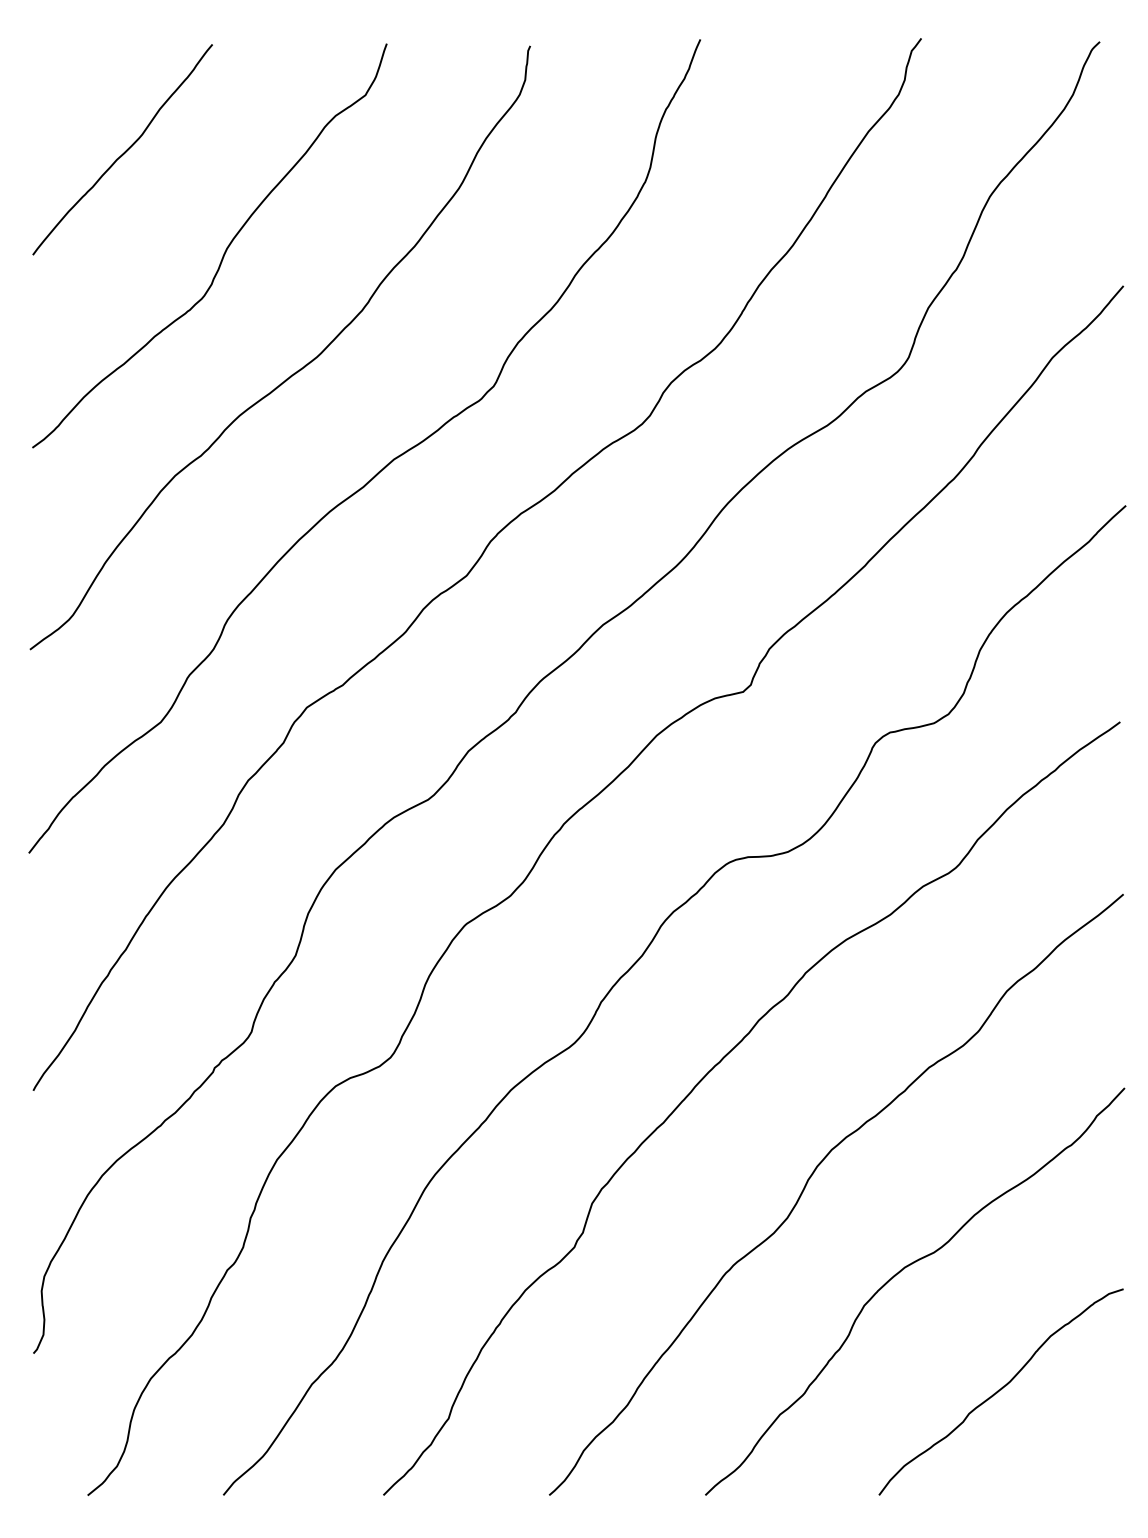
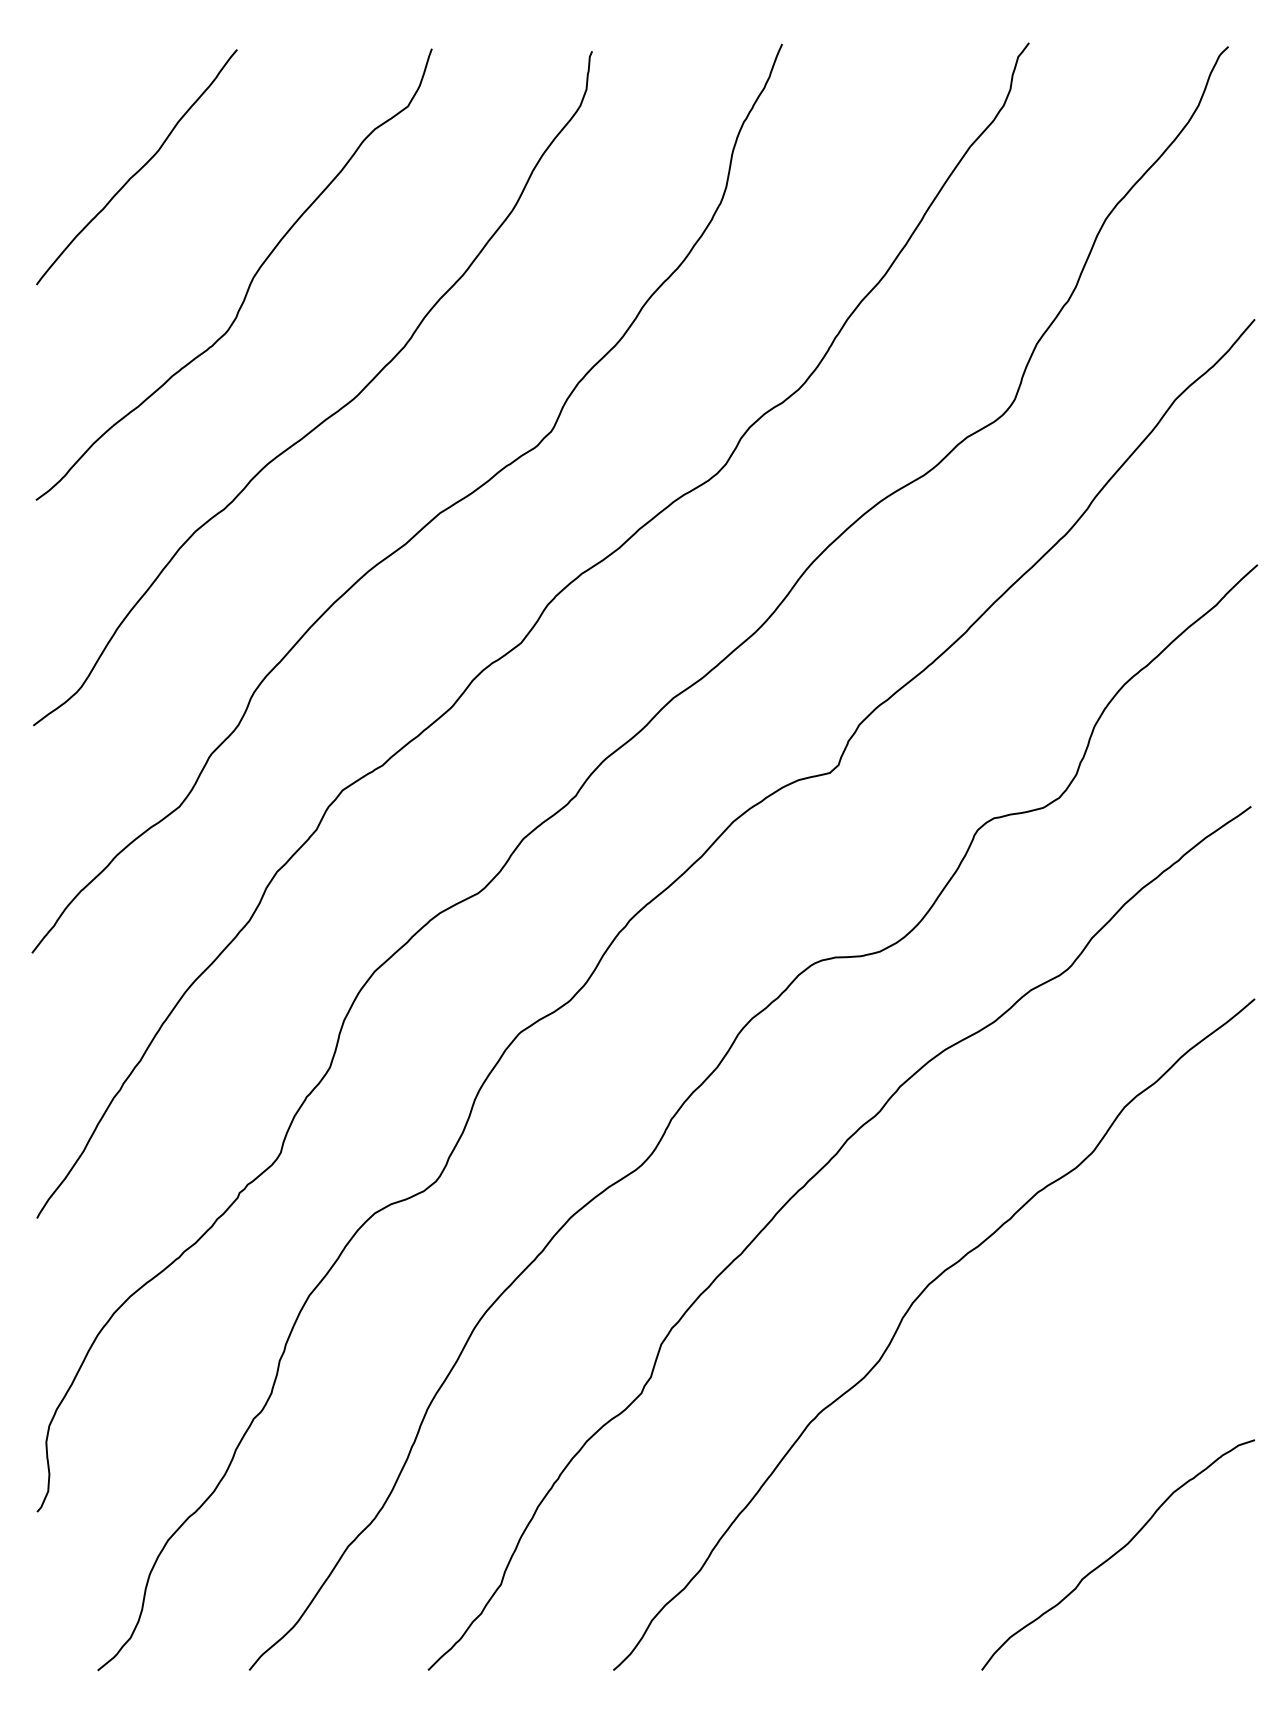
curve: (898, 1274) -> (1003, 1423), removed

